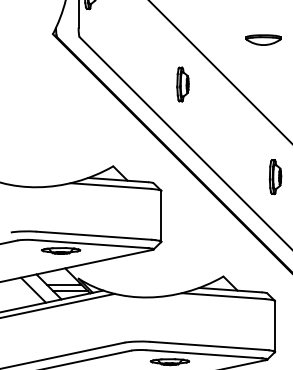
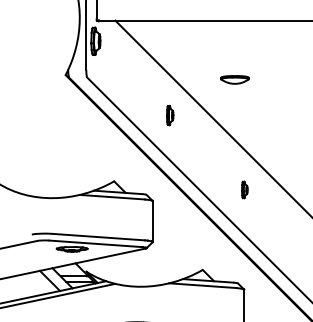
part: (182, 84) -> (169, 115), size x0.7
part: (275, 176) -> (244, 189), size x0.6

